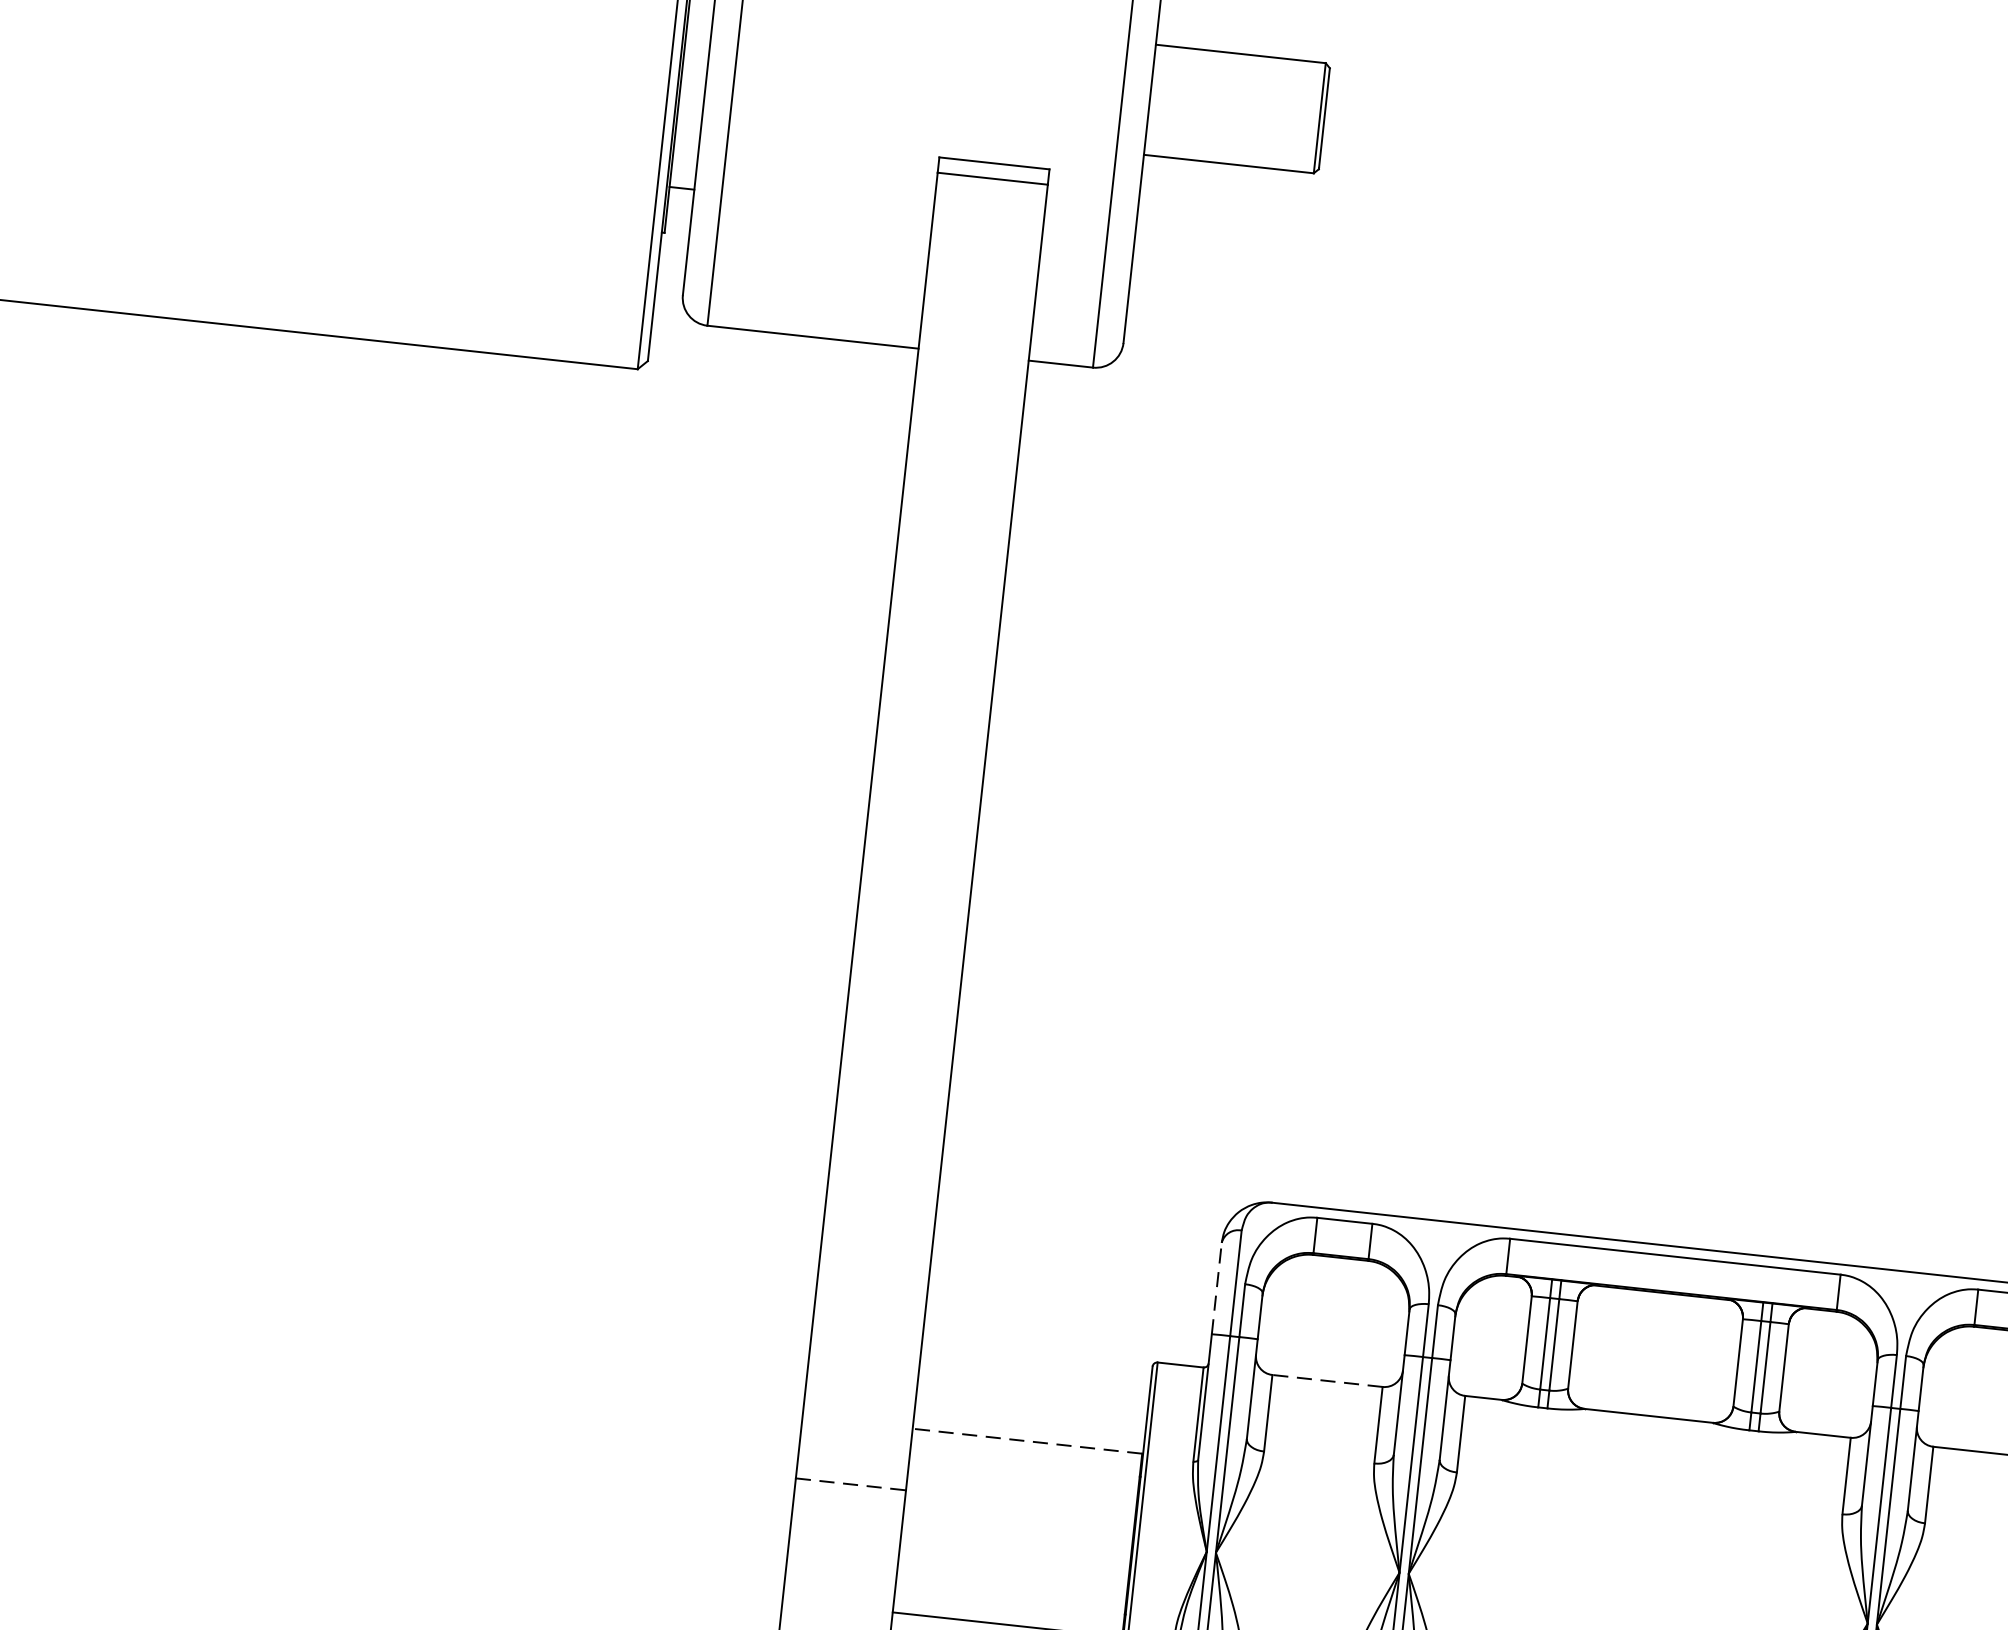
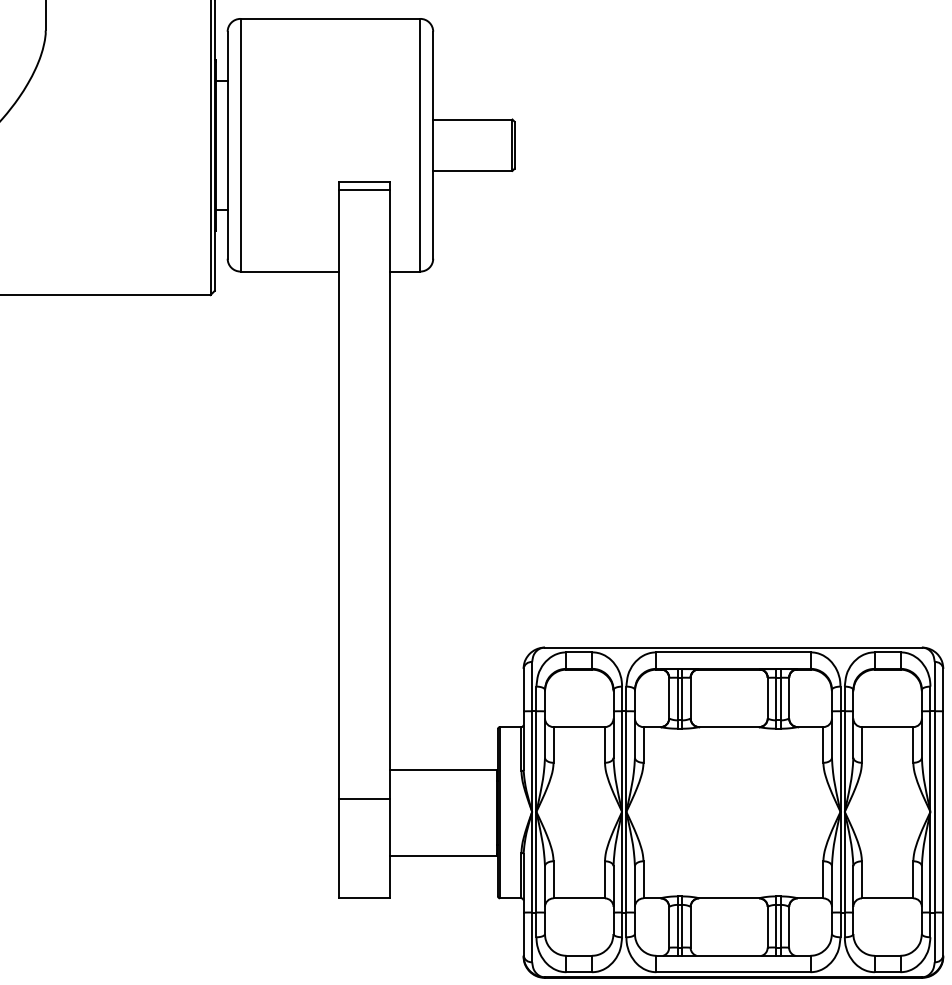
line: (1216, 1287) -> (523, 689), dashed -> solid
line: (1327, 1381) -> (579, 727), dashed -> solid
line: (1026, 1440) -> (443, 769), dashed -> solid
line: (850, 1484) -> (364, 798), dashed -> solid

